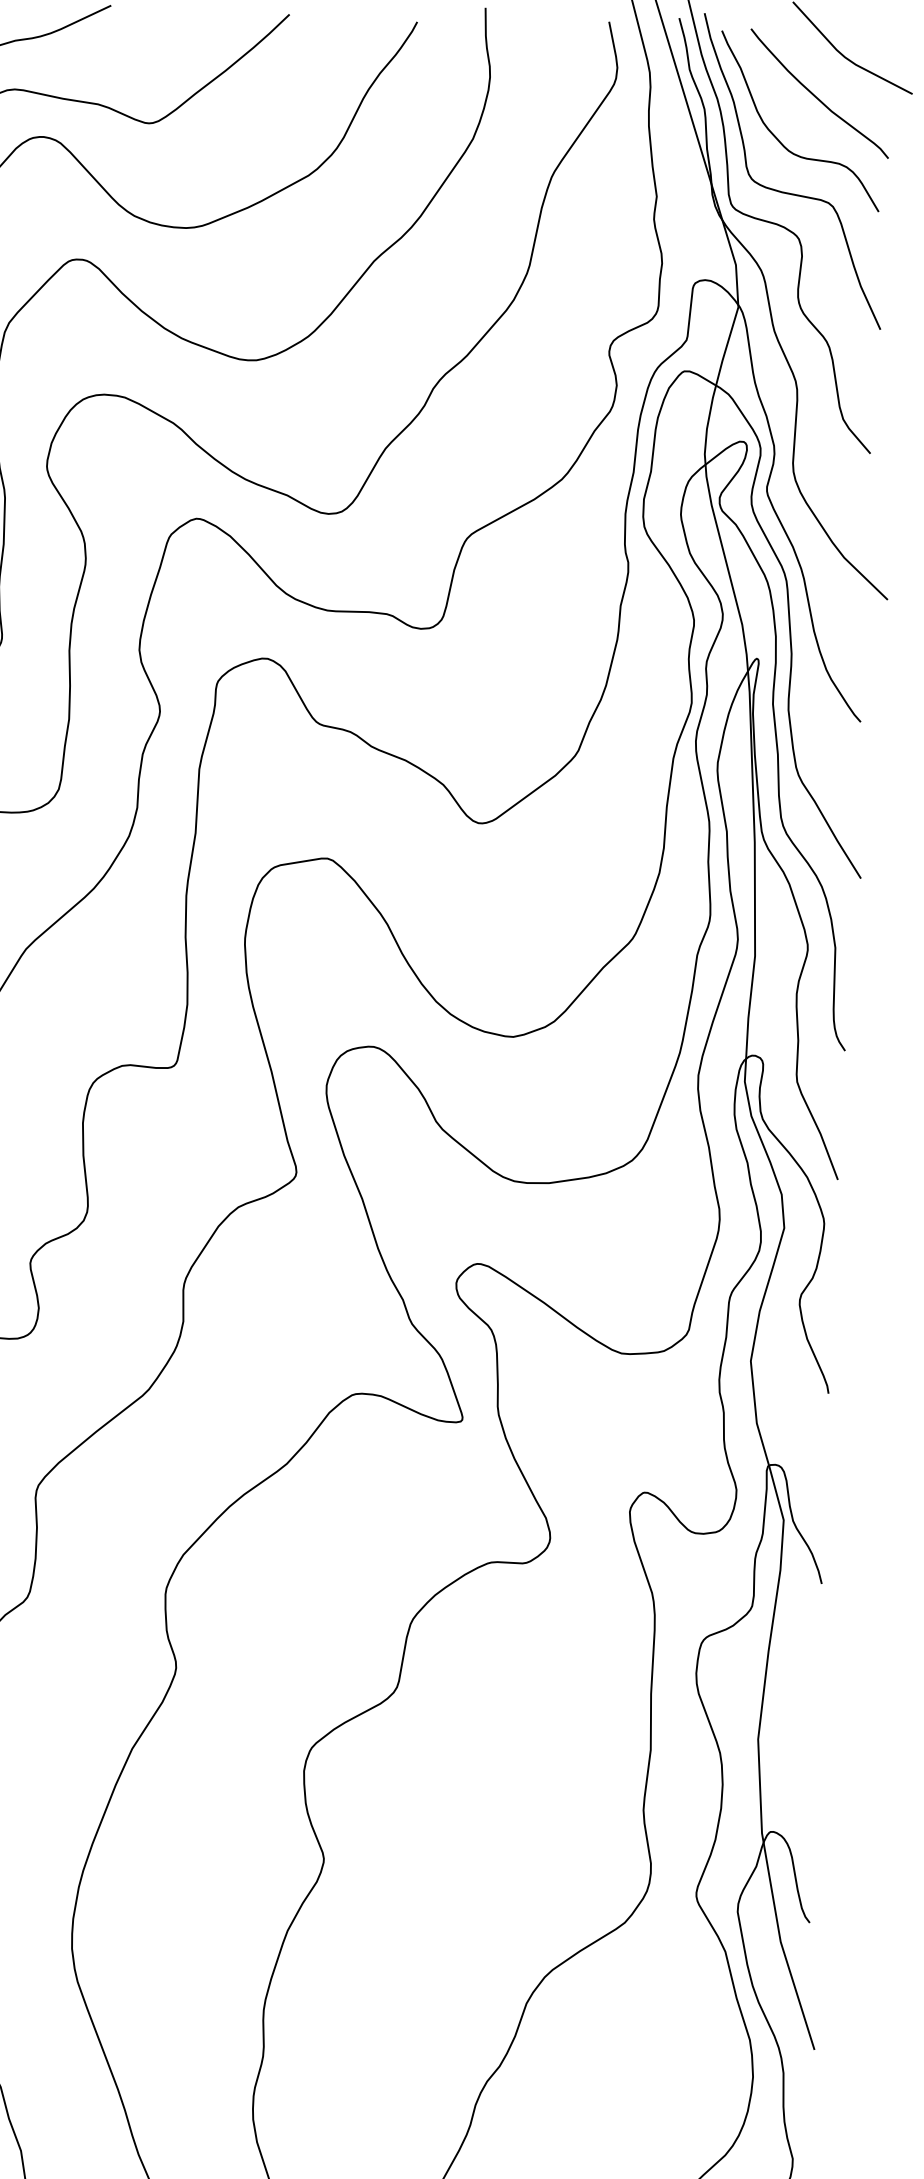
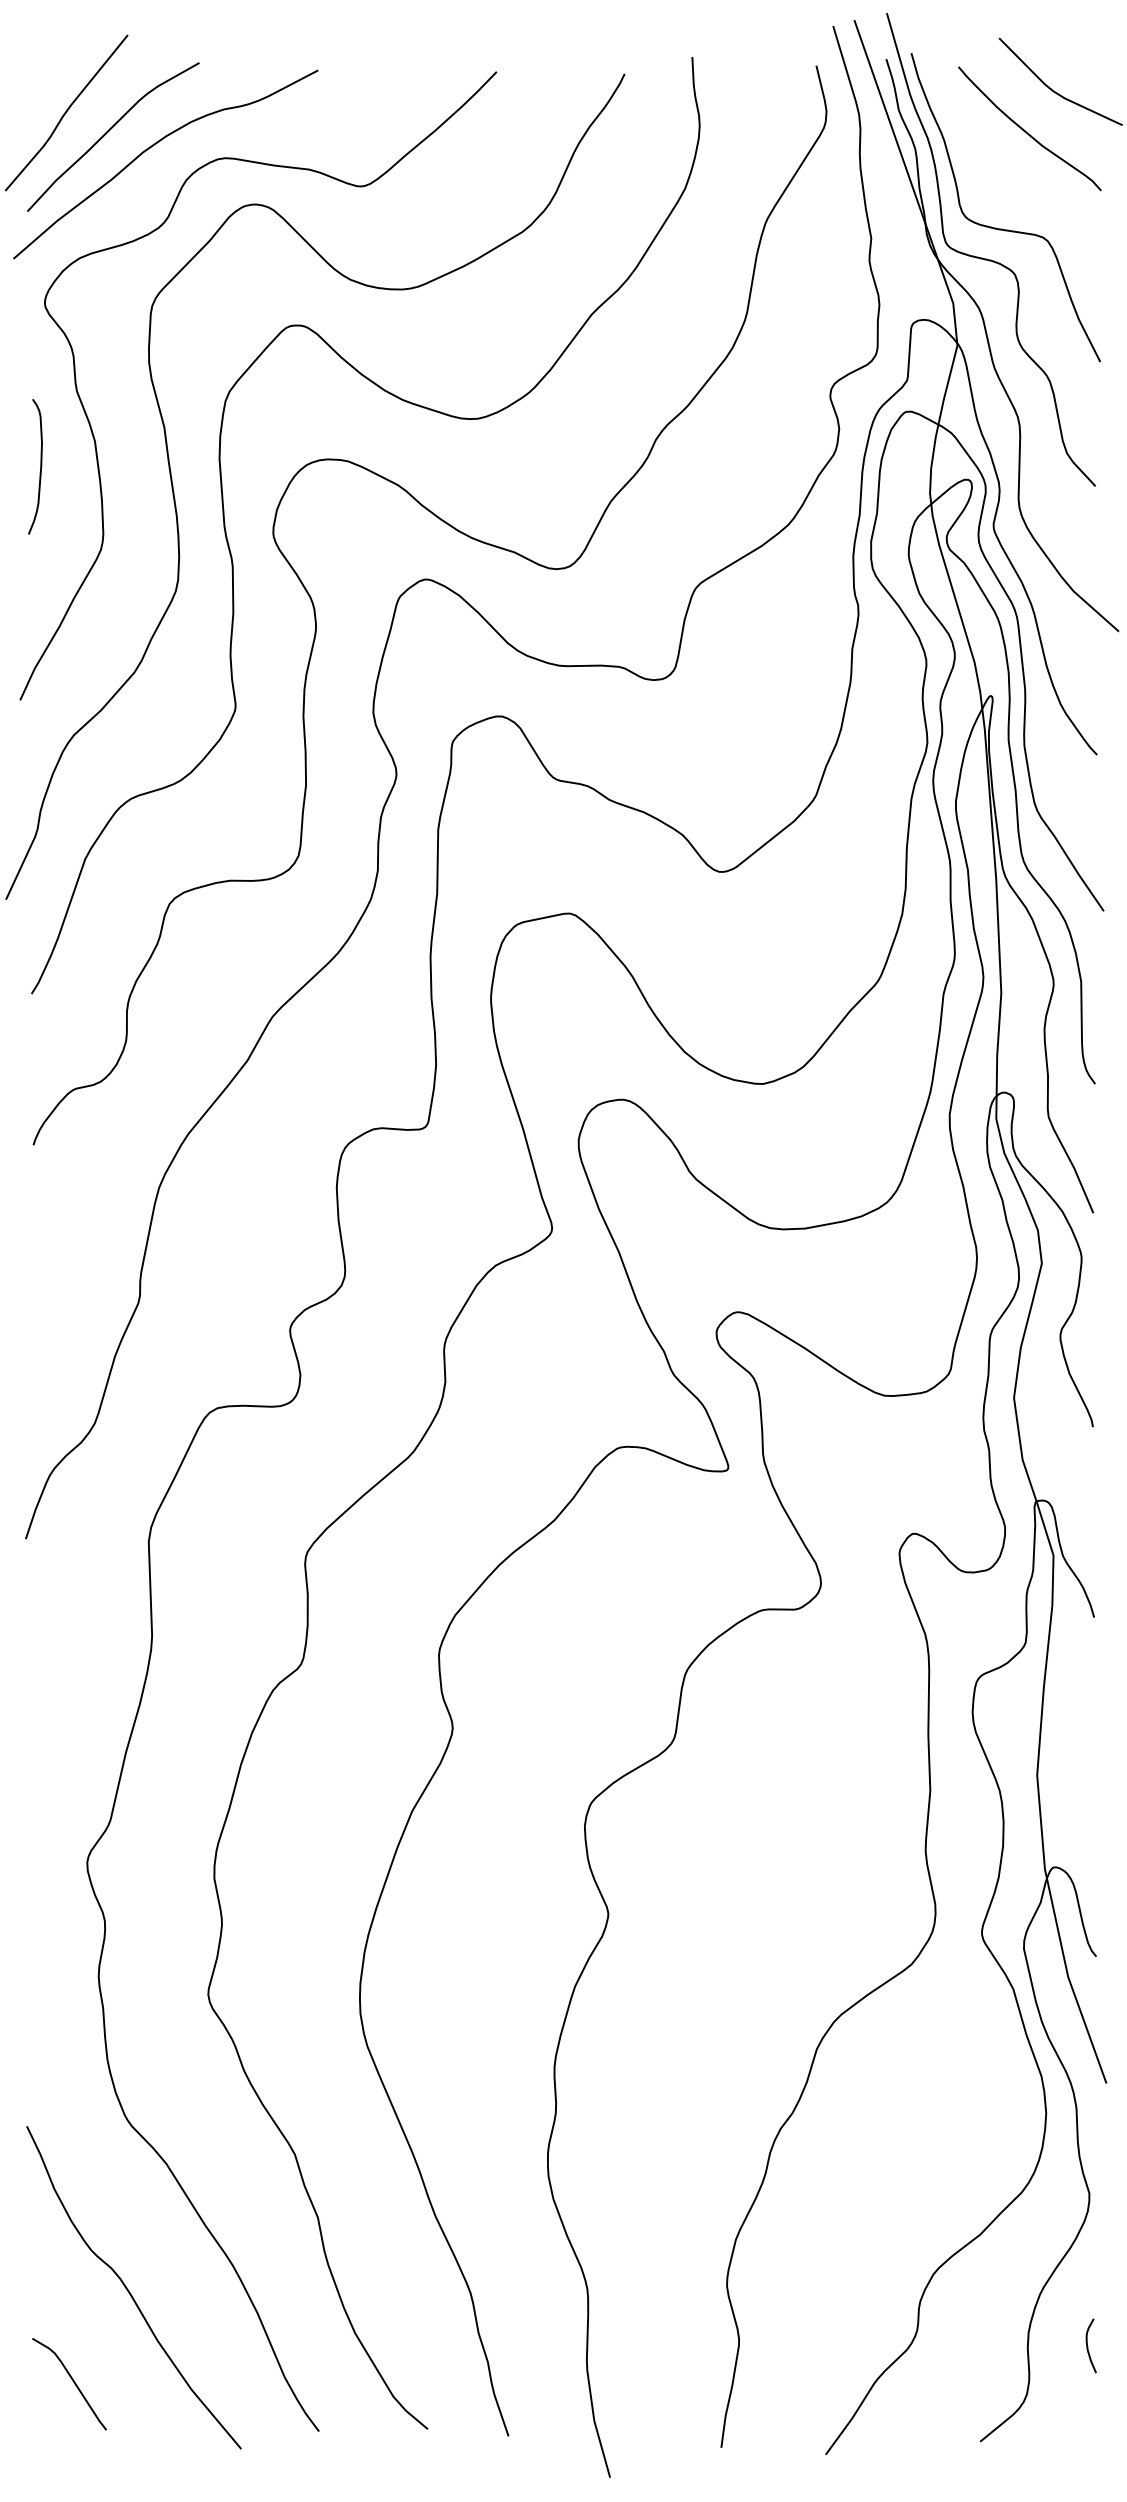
curve: (779, 139) -> (991, 176), removed

